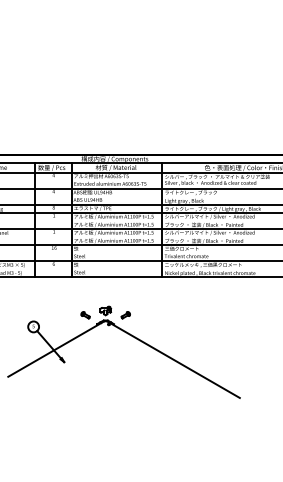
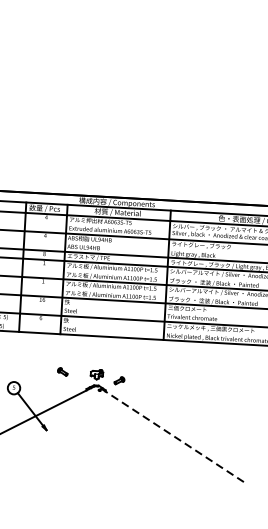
part: (85, 315) -> (62, 372), moved
line: (173, 359) -> (170, 434), solid -> dashed

